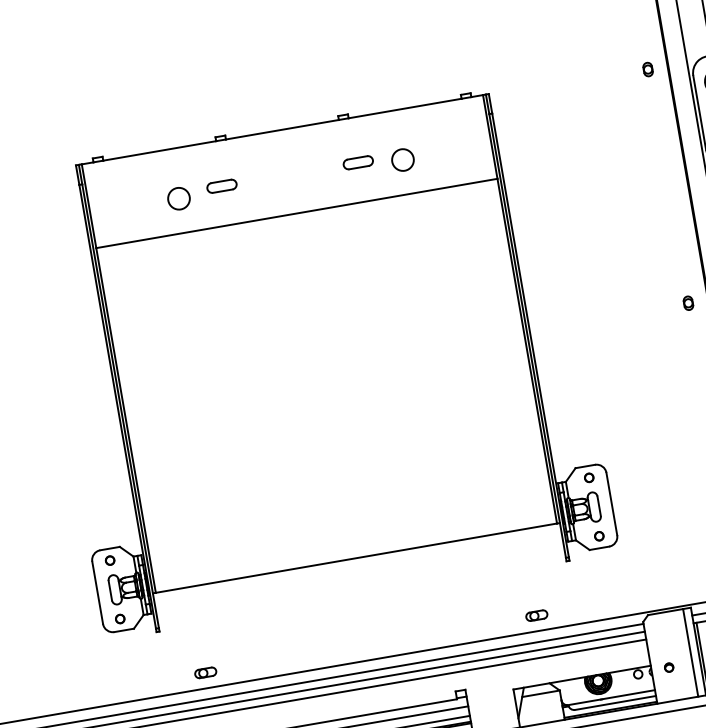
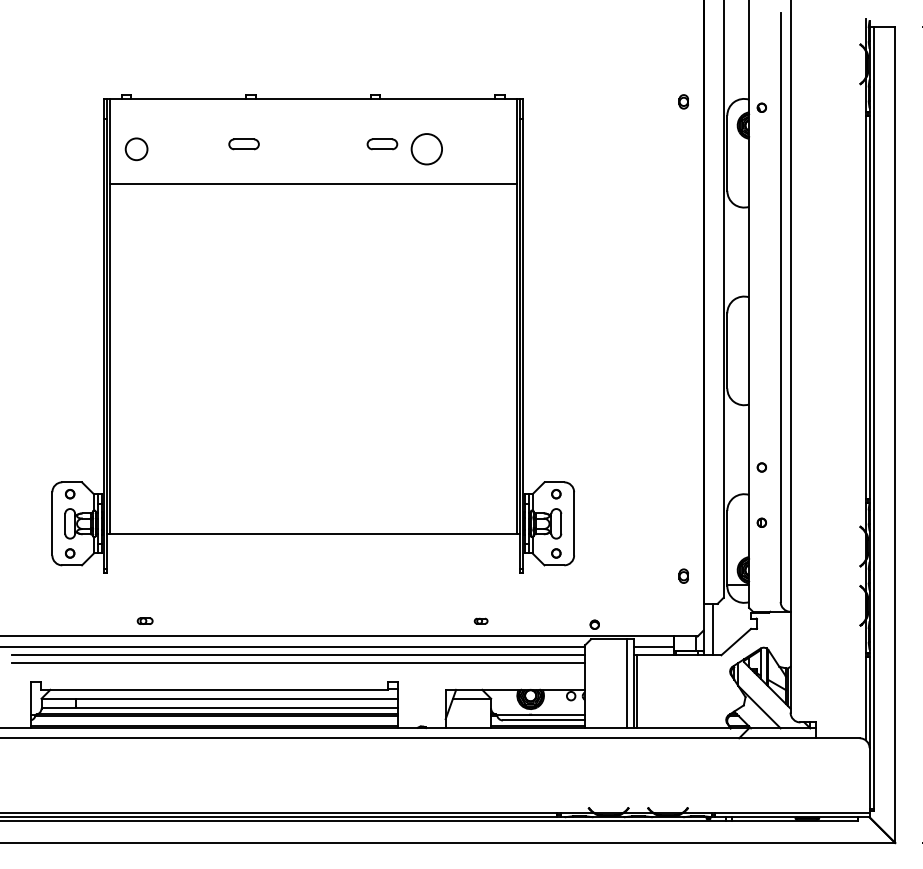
circle: (402, 160) -> (426, 149), size x1.4
circle: (178, 198) -> (136, 149), moved
part: (688, 302) -> (683, 338), removed
part: (536, 616) -> (480, 621), size x0.6
part: (668, 667) -> (594, 624), moved
part: (205, 673) -> (144, 621), size x0.7

